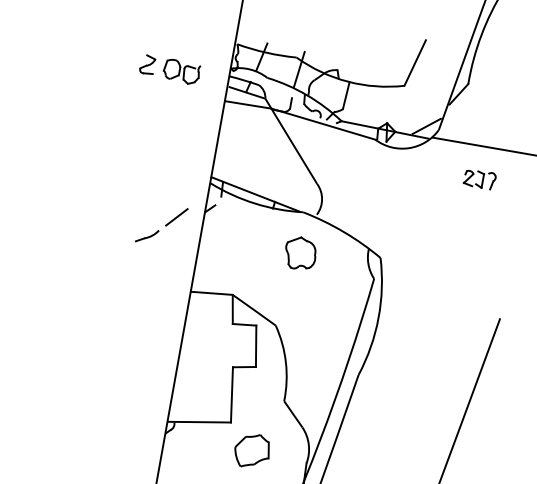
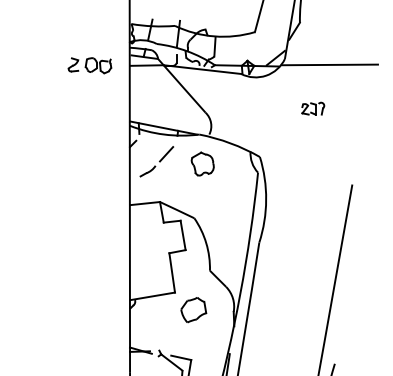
part: (169, 69) -> (89, 65), moved
part: (480, 179) -> (313, 108), moved
part: (161, 224) -> (156, 161), moved

